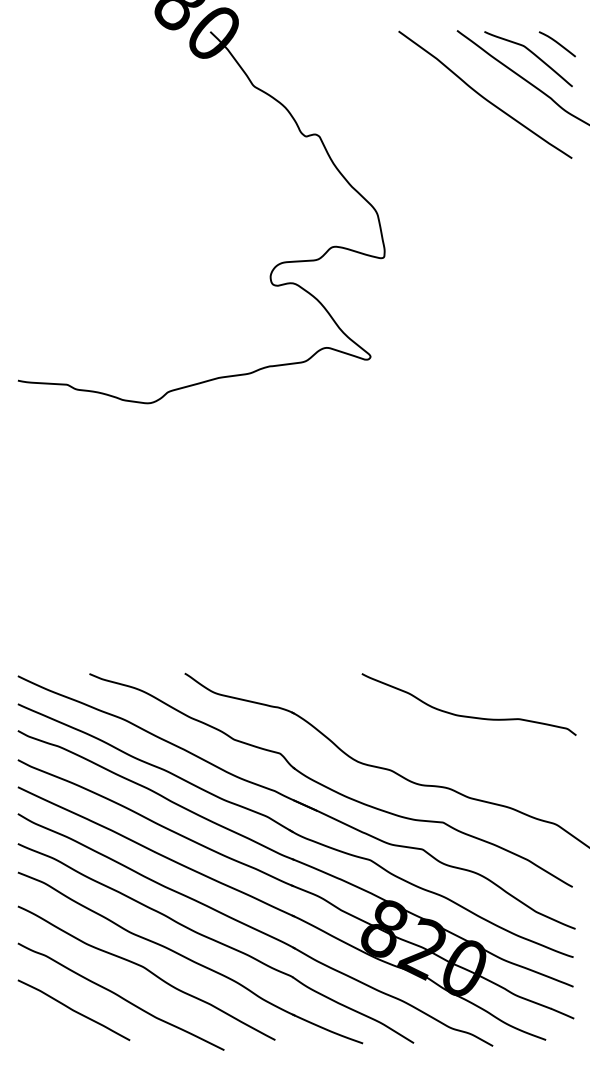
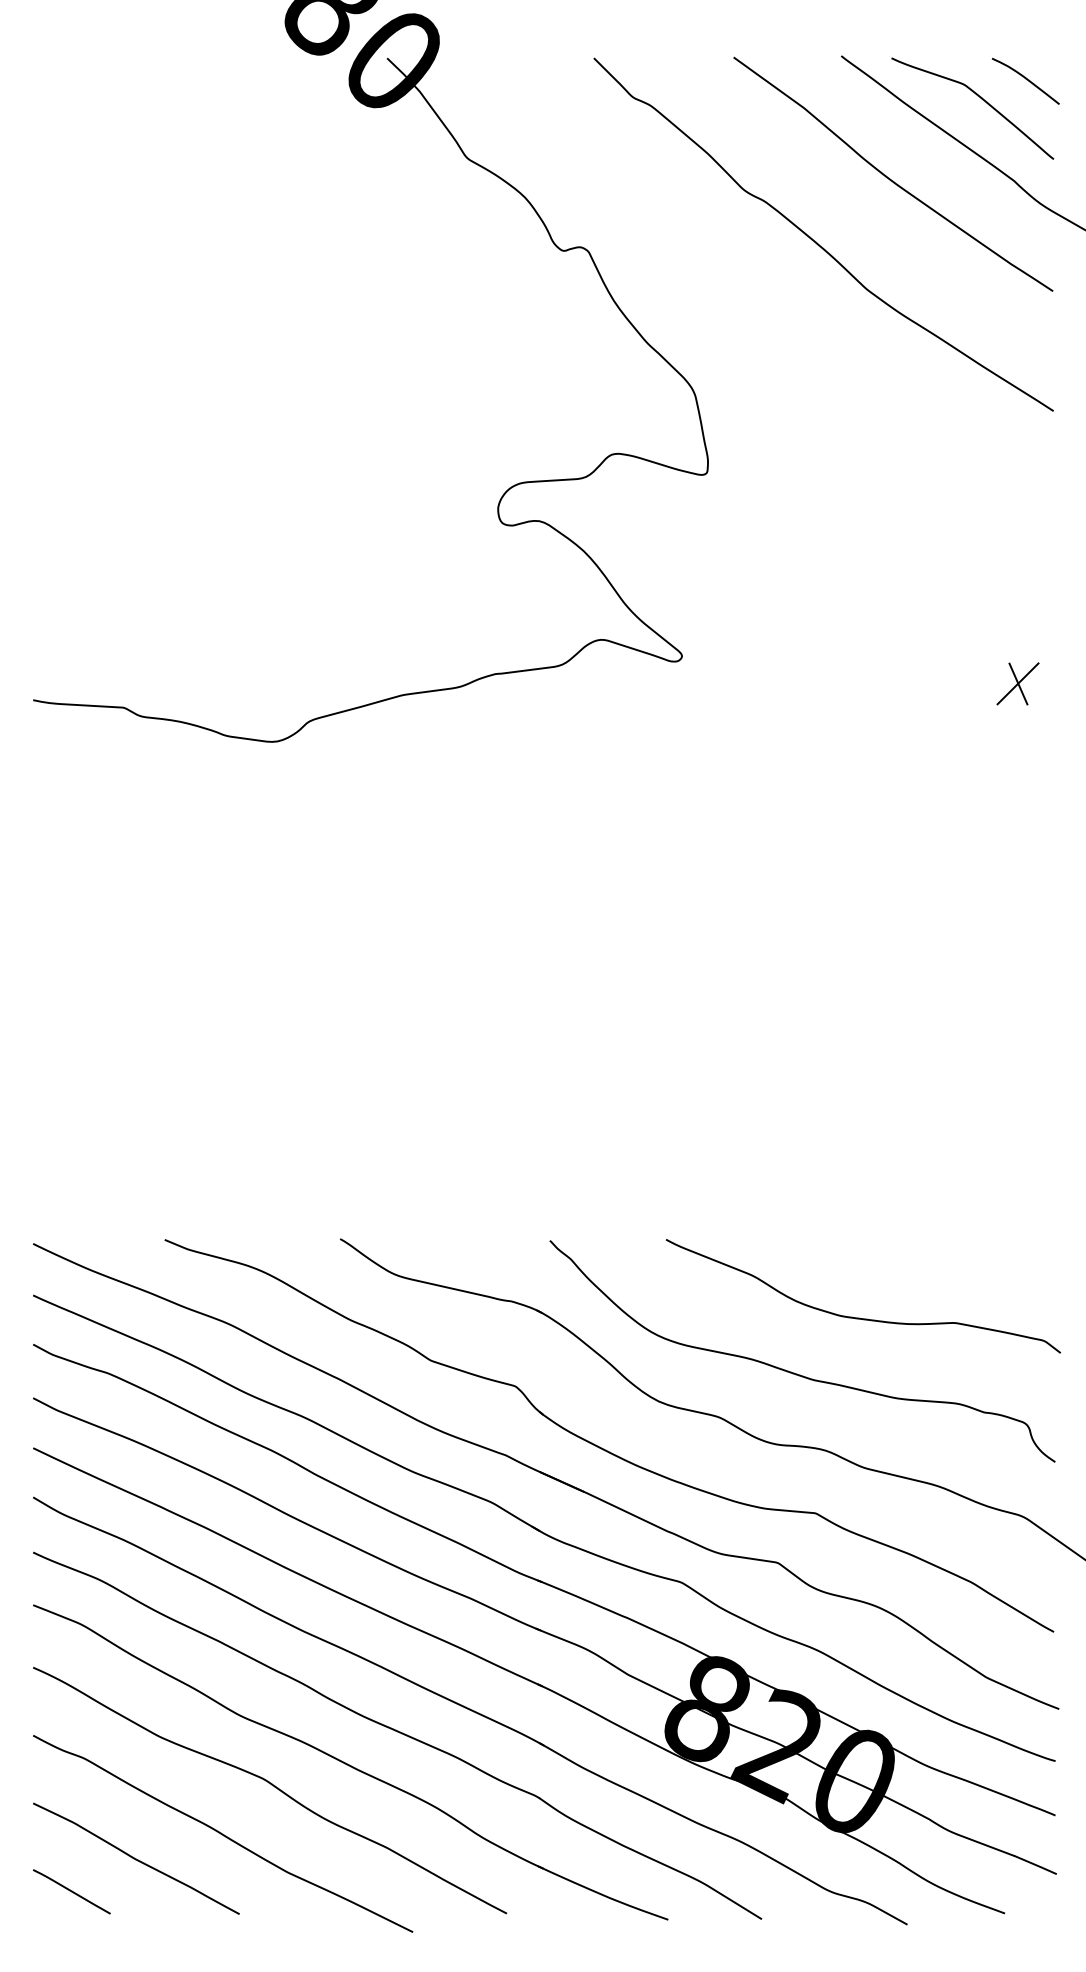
curve: (443, 130) -> (816, 239), added
part: (553, 371) -> (1018, 683), added
curve: (431, 745) -> (794, 1371), added
line: (38, 1027) -> (71, 1890), added

